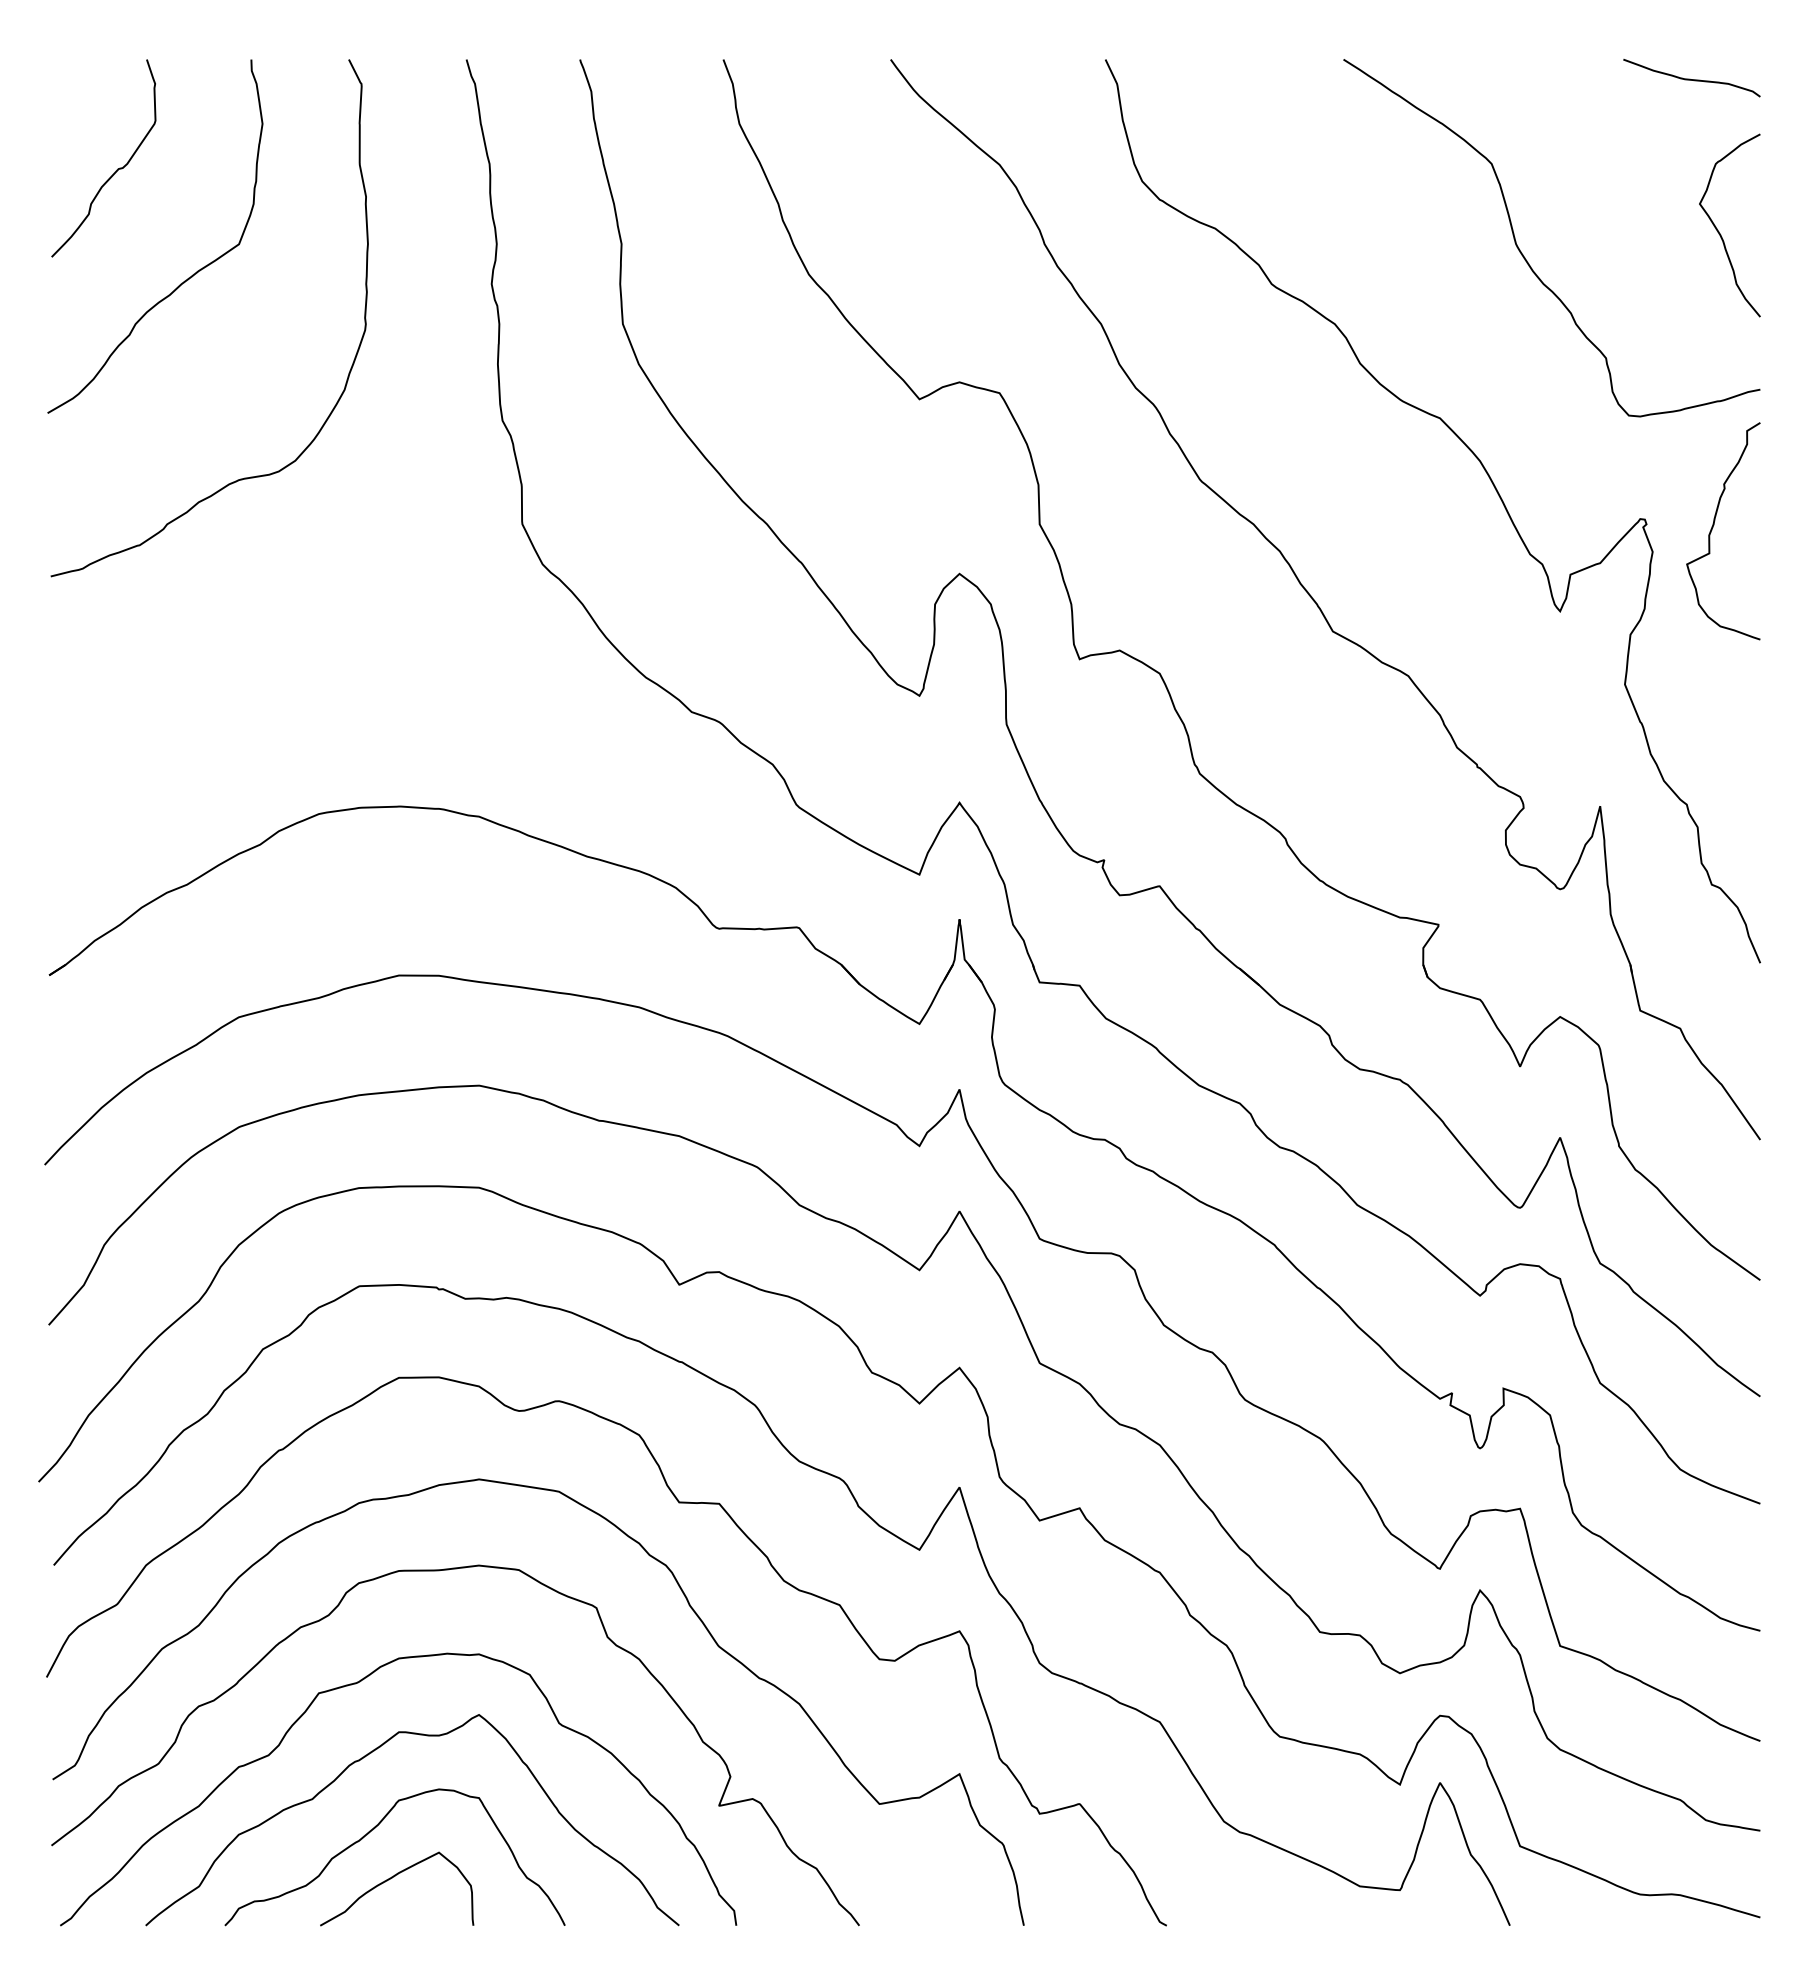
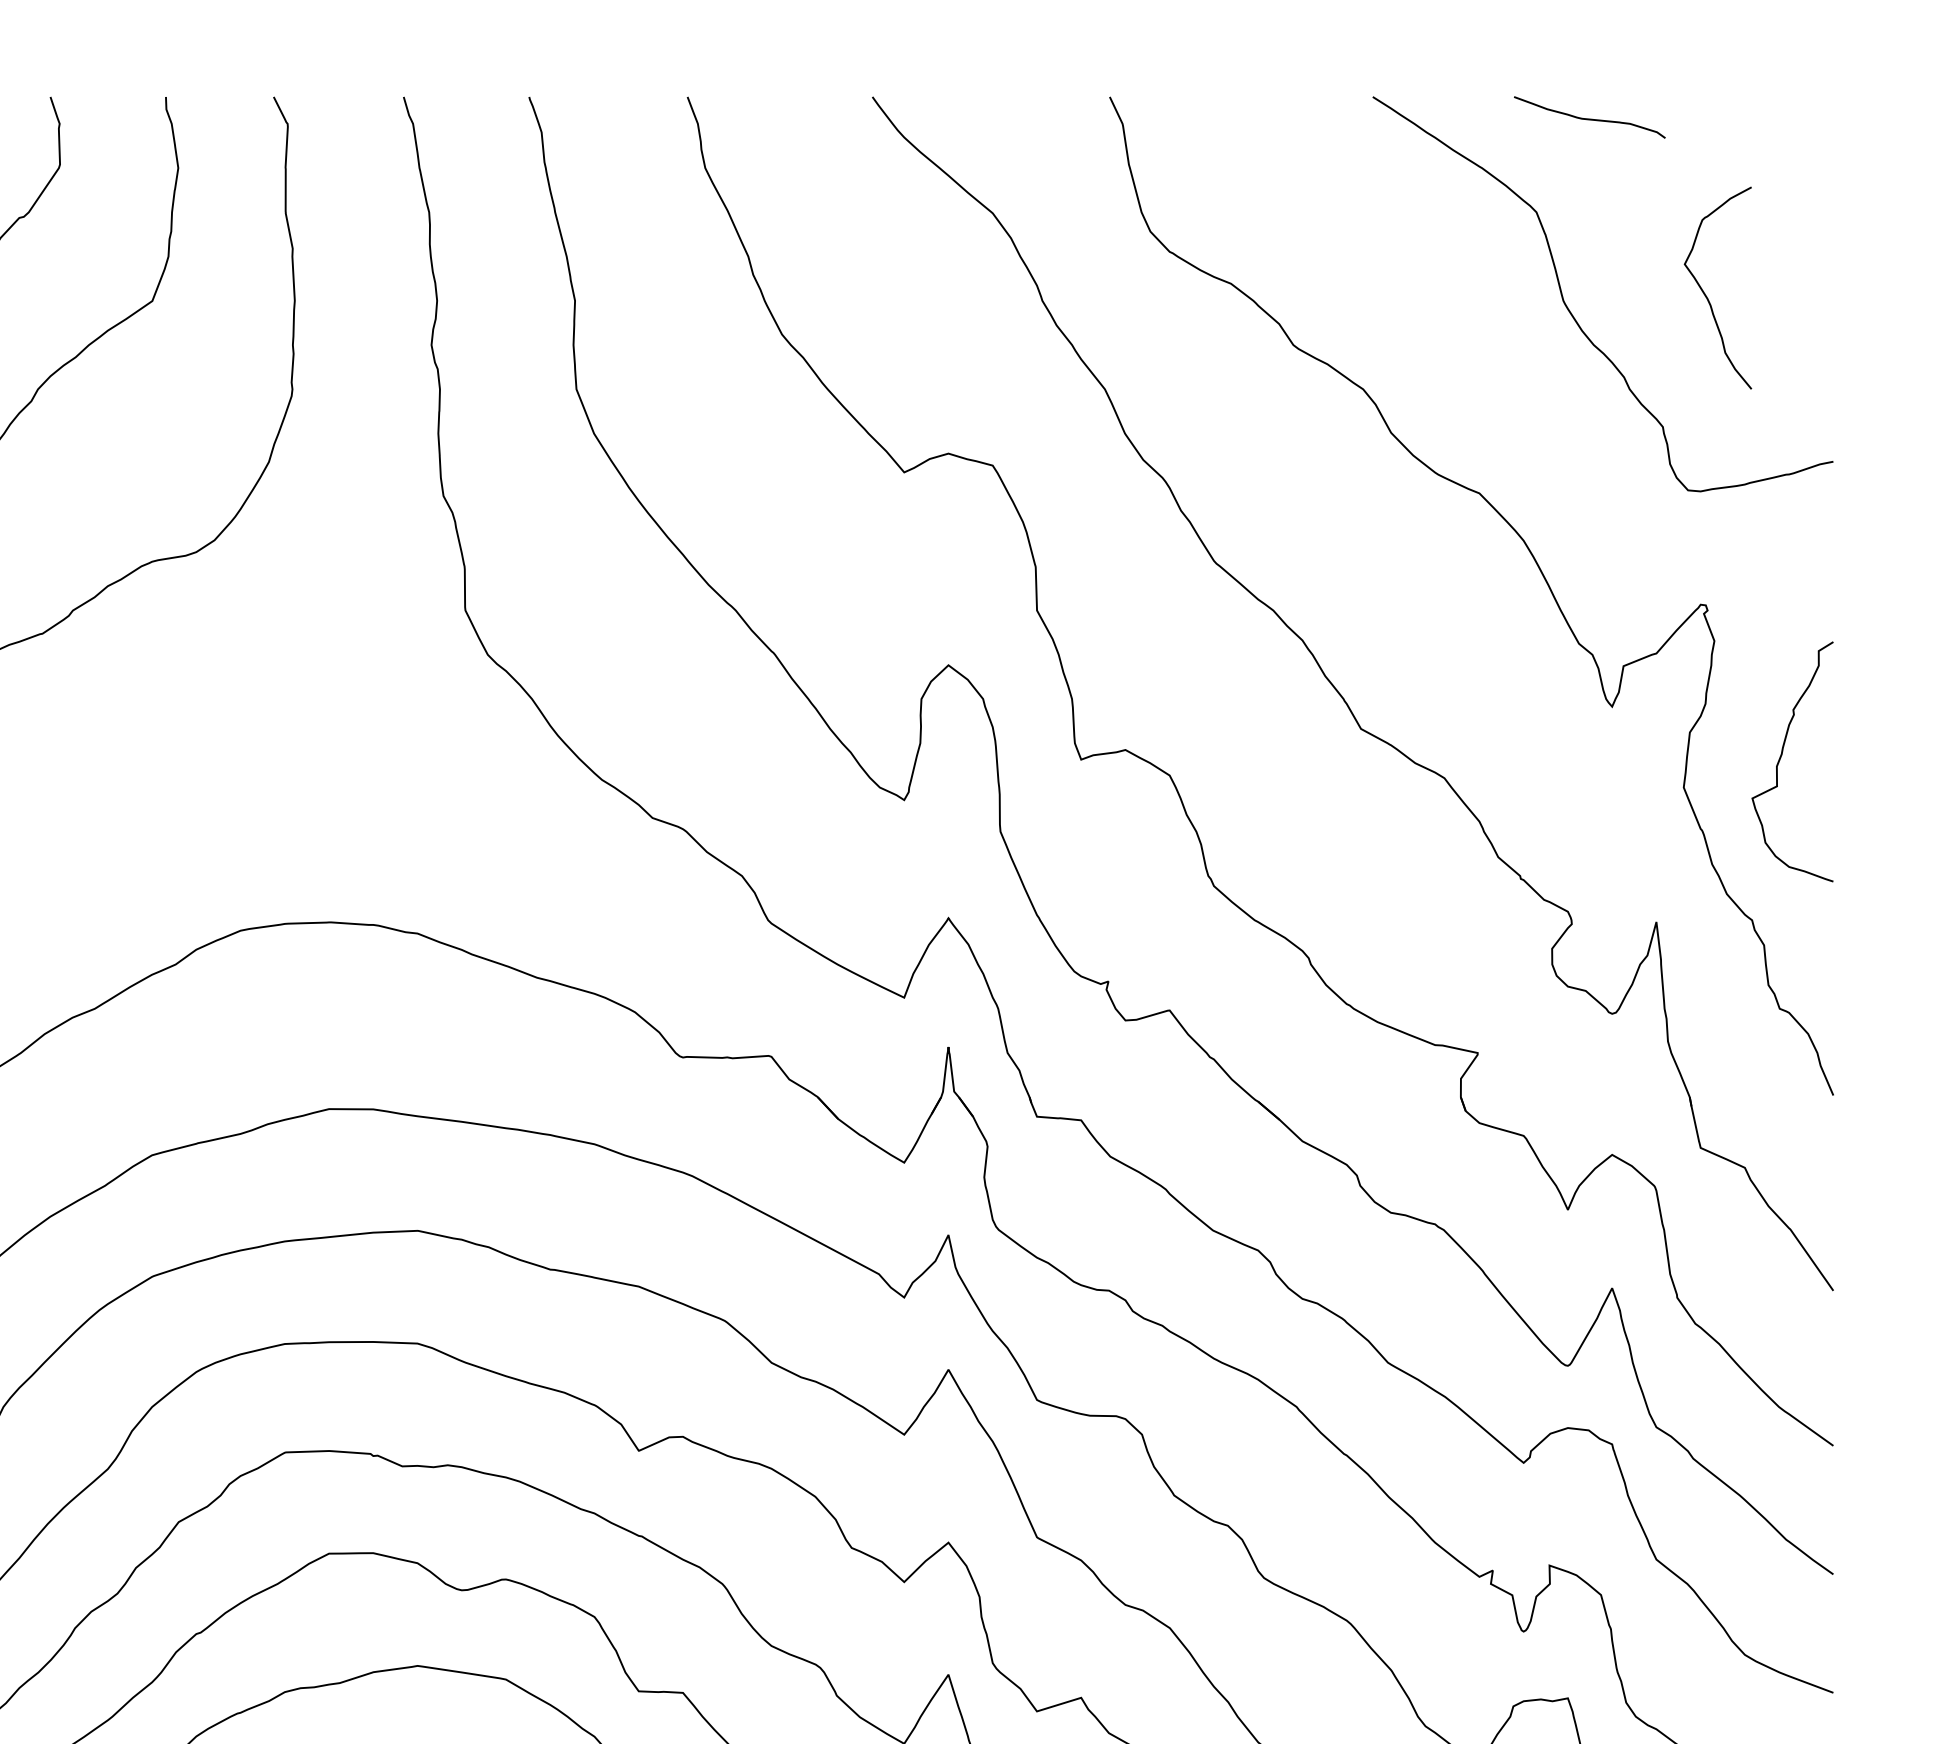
curve: (1690, 78) -> (1588, 117), moved
curve: (1719, 231) -> (1706, 294), moved
curve: (1713, 527) -> (1781, 757), moved

